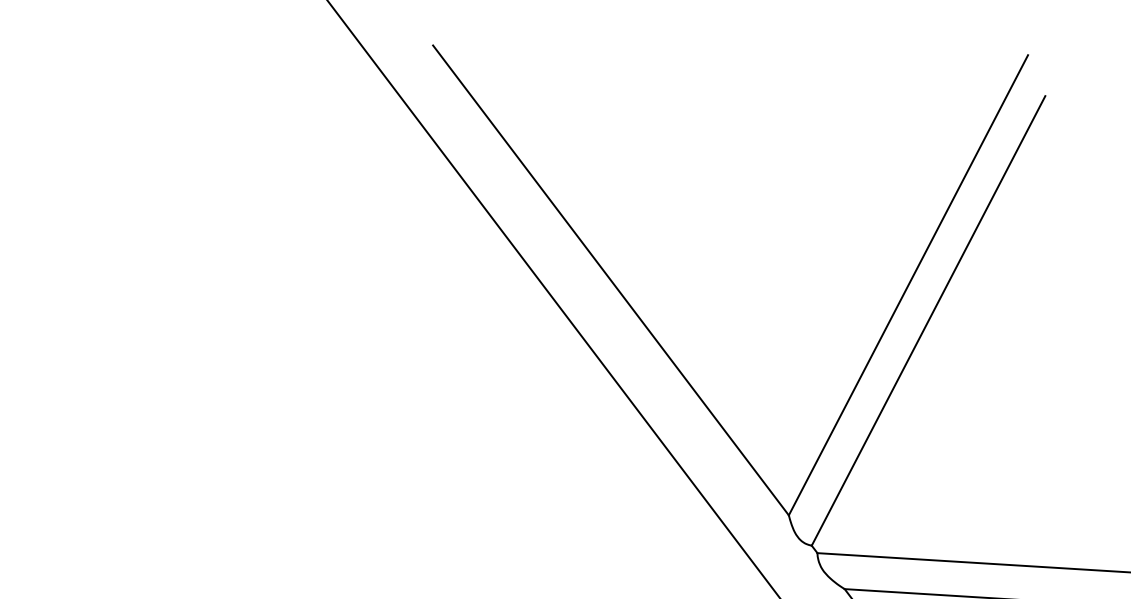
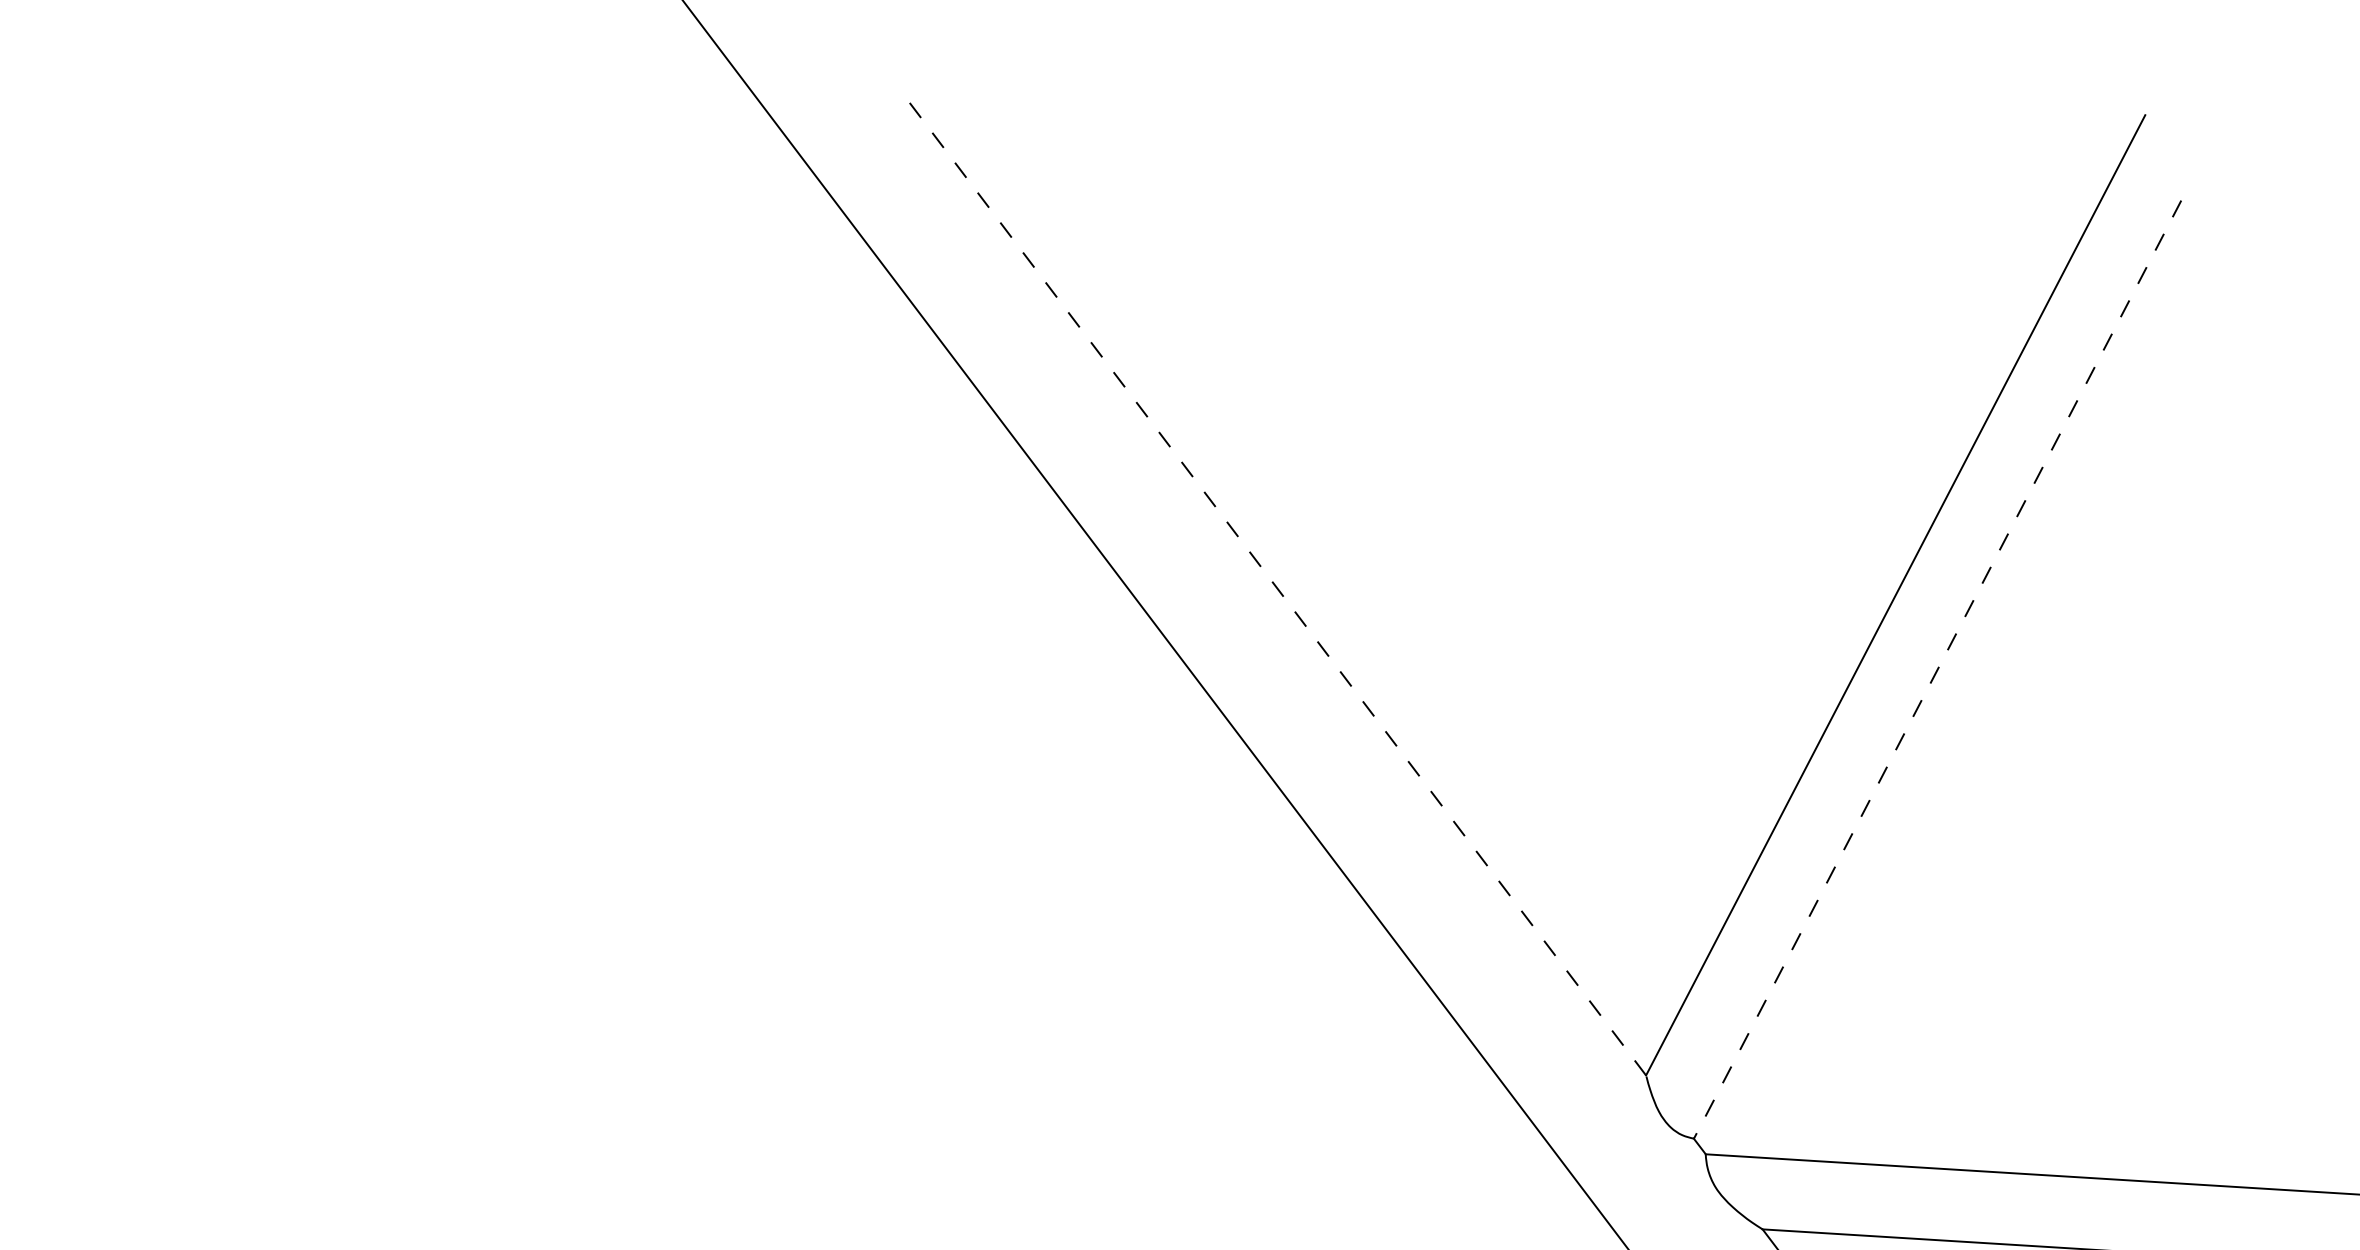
line: (610, 280) -> (1273, 585), solid -> dashed
line: (928, 321) -> (1937, 670), solid -> dashed

